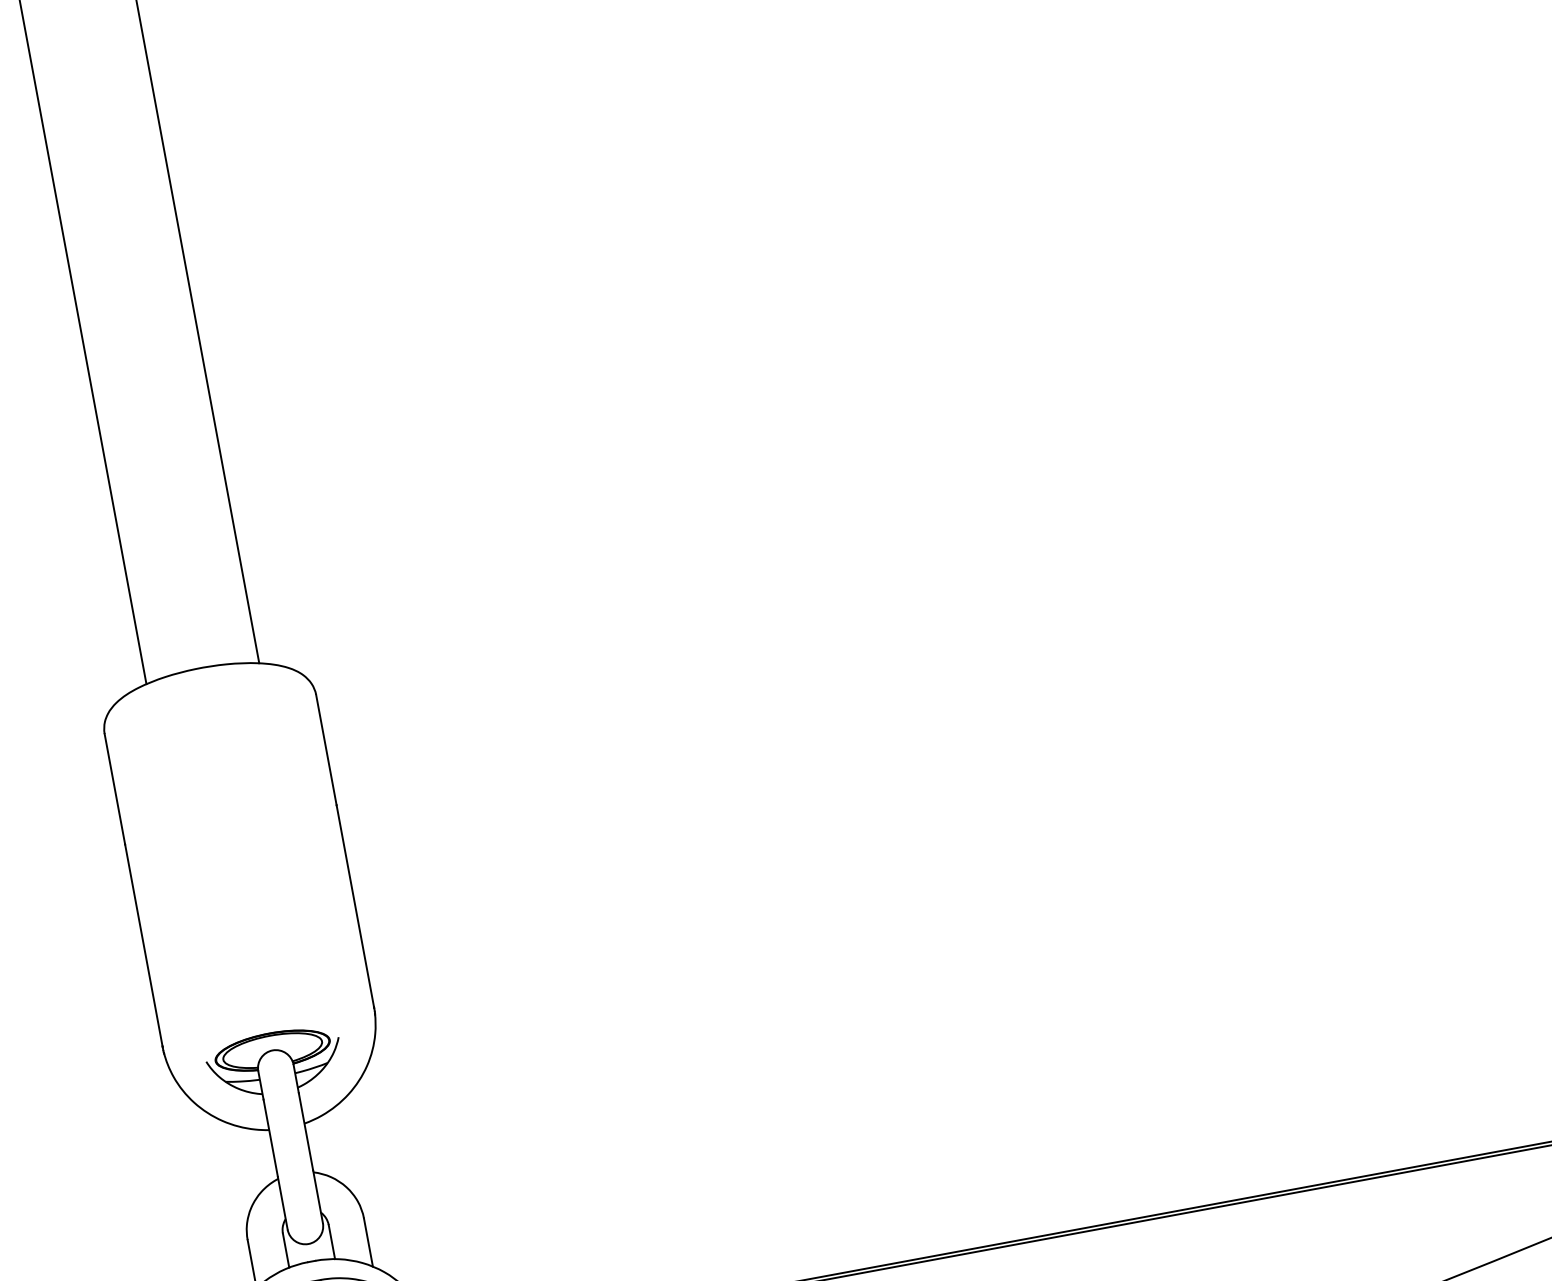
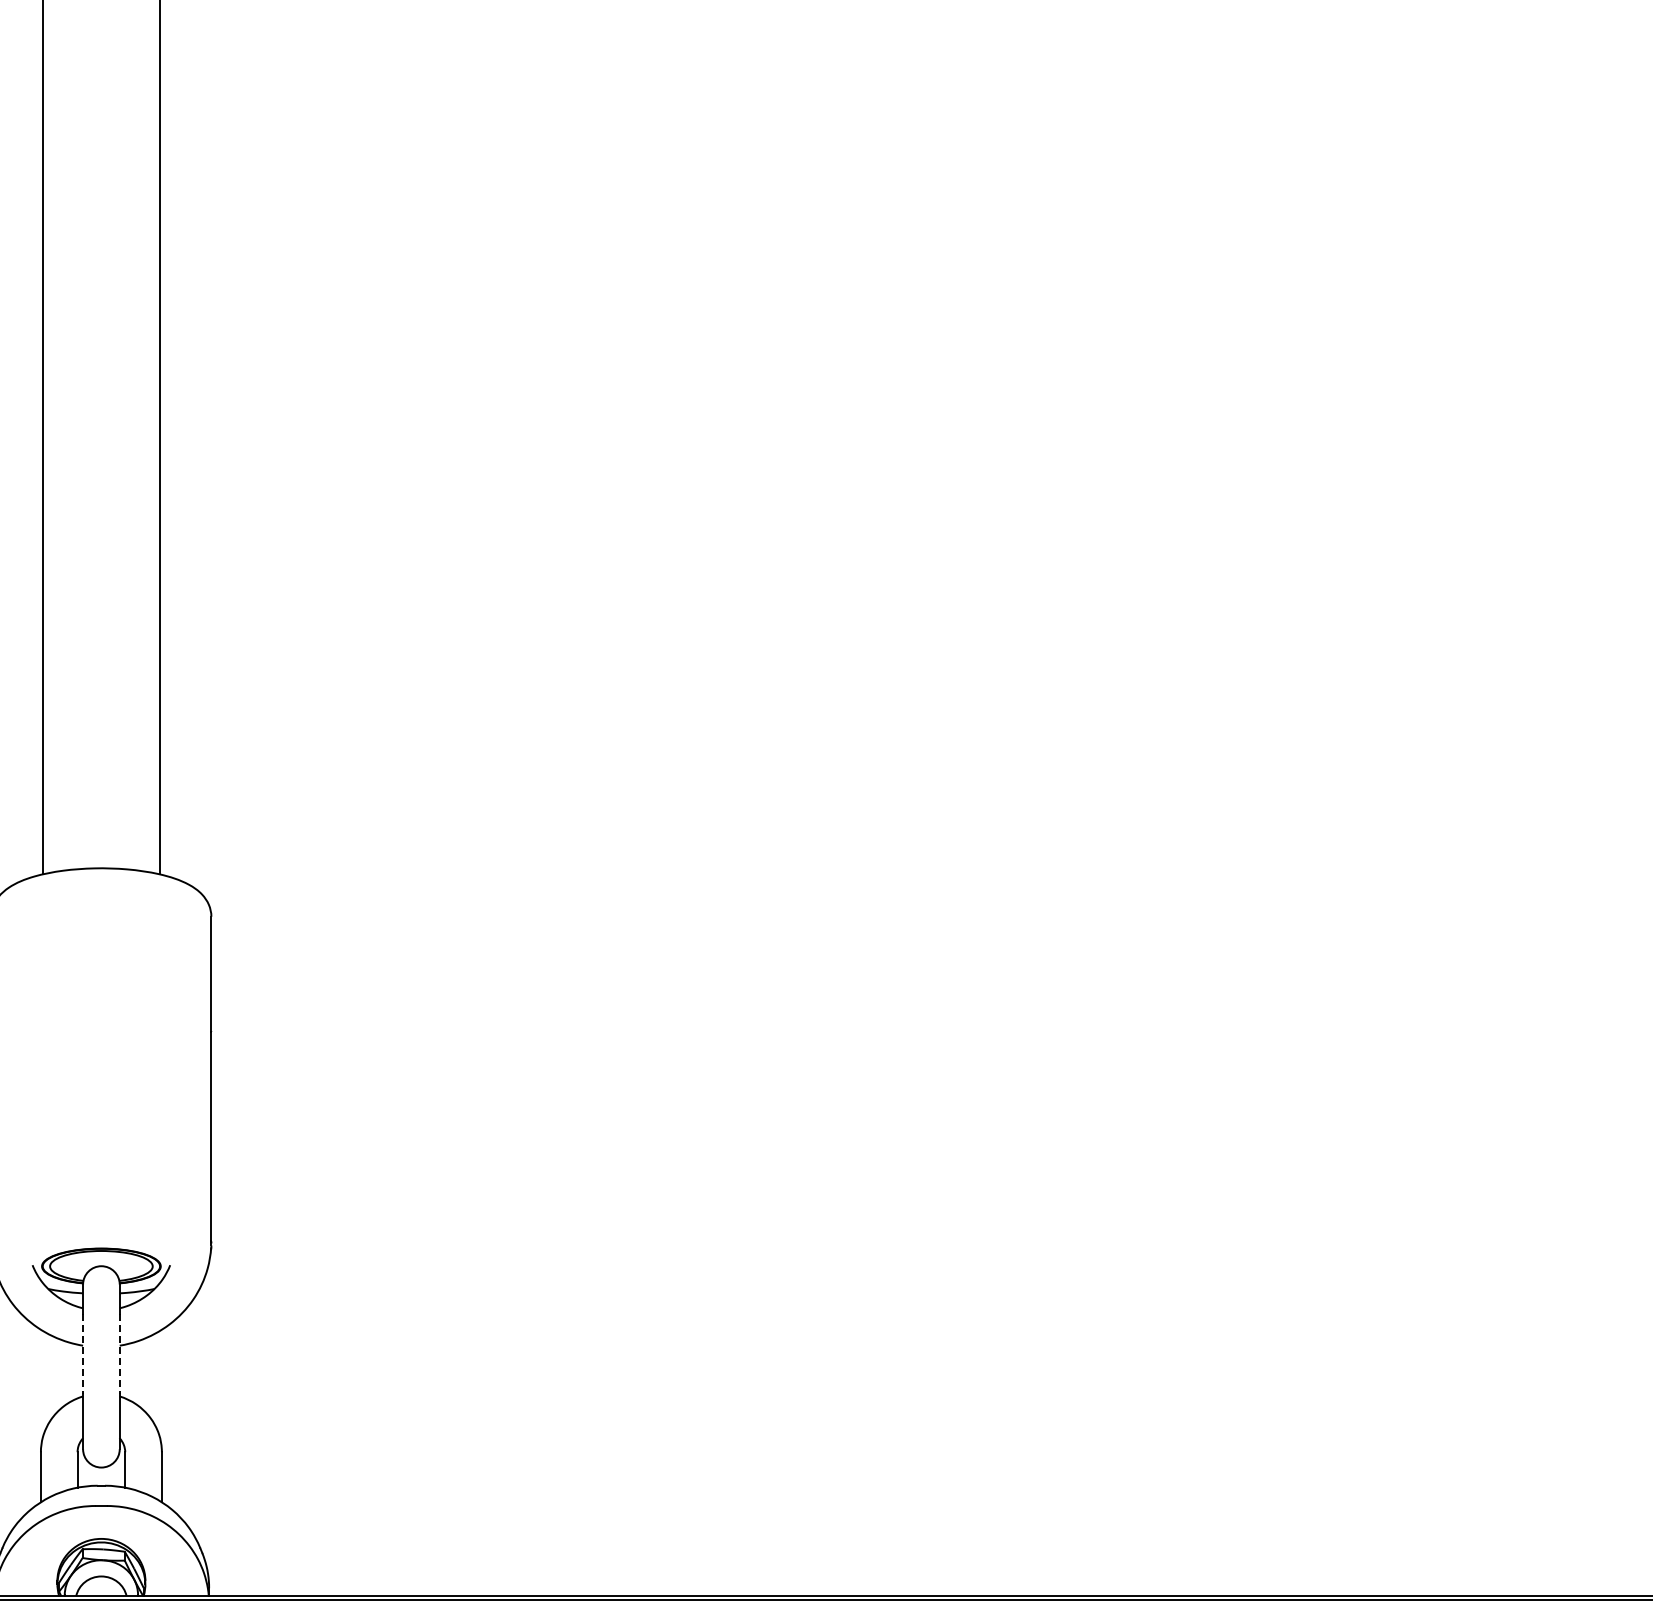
line: (305, 1132) -> (119, 1354), solid -> dashed
line: (271, 1138) -> (83, 1354), solid -> dashed

